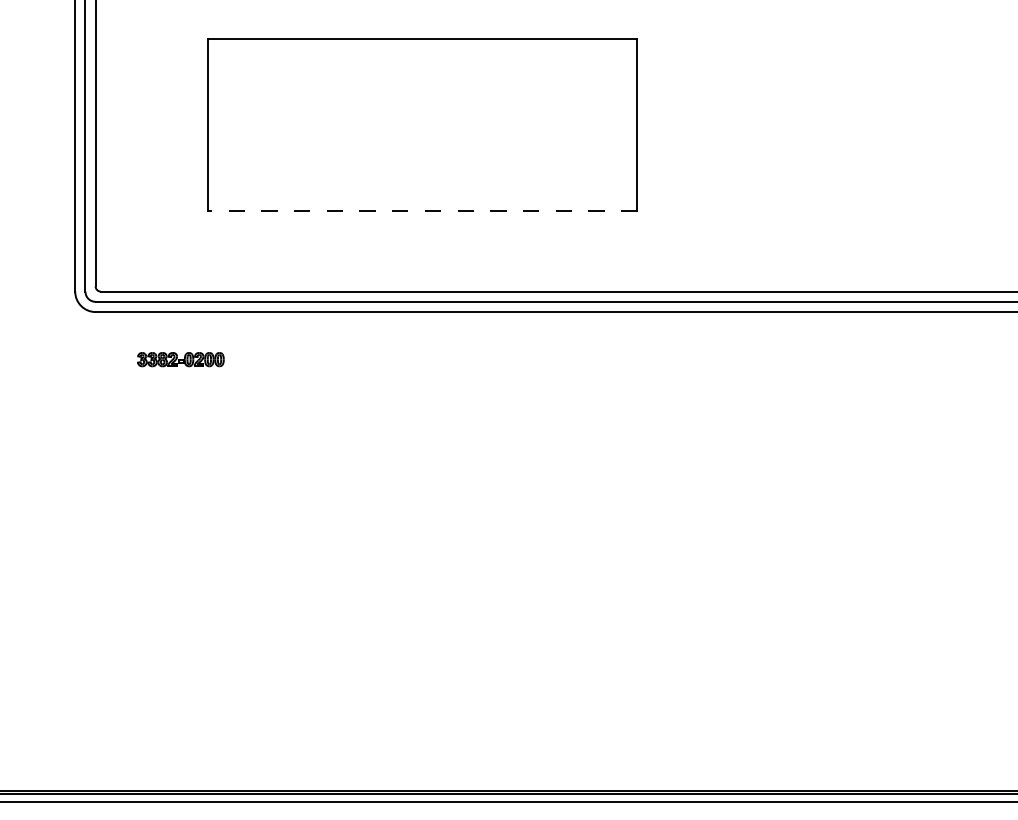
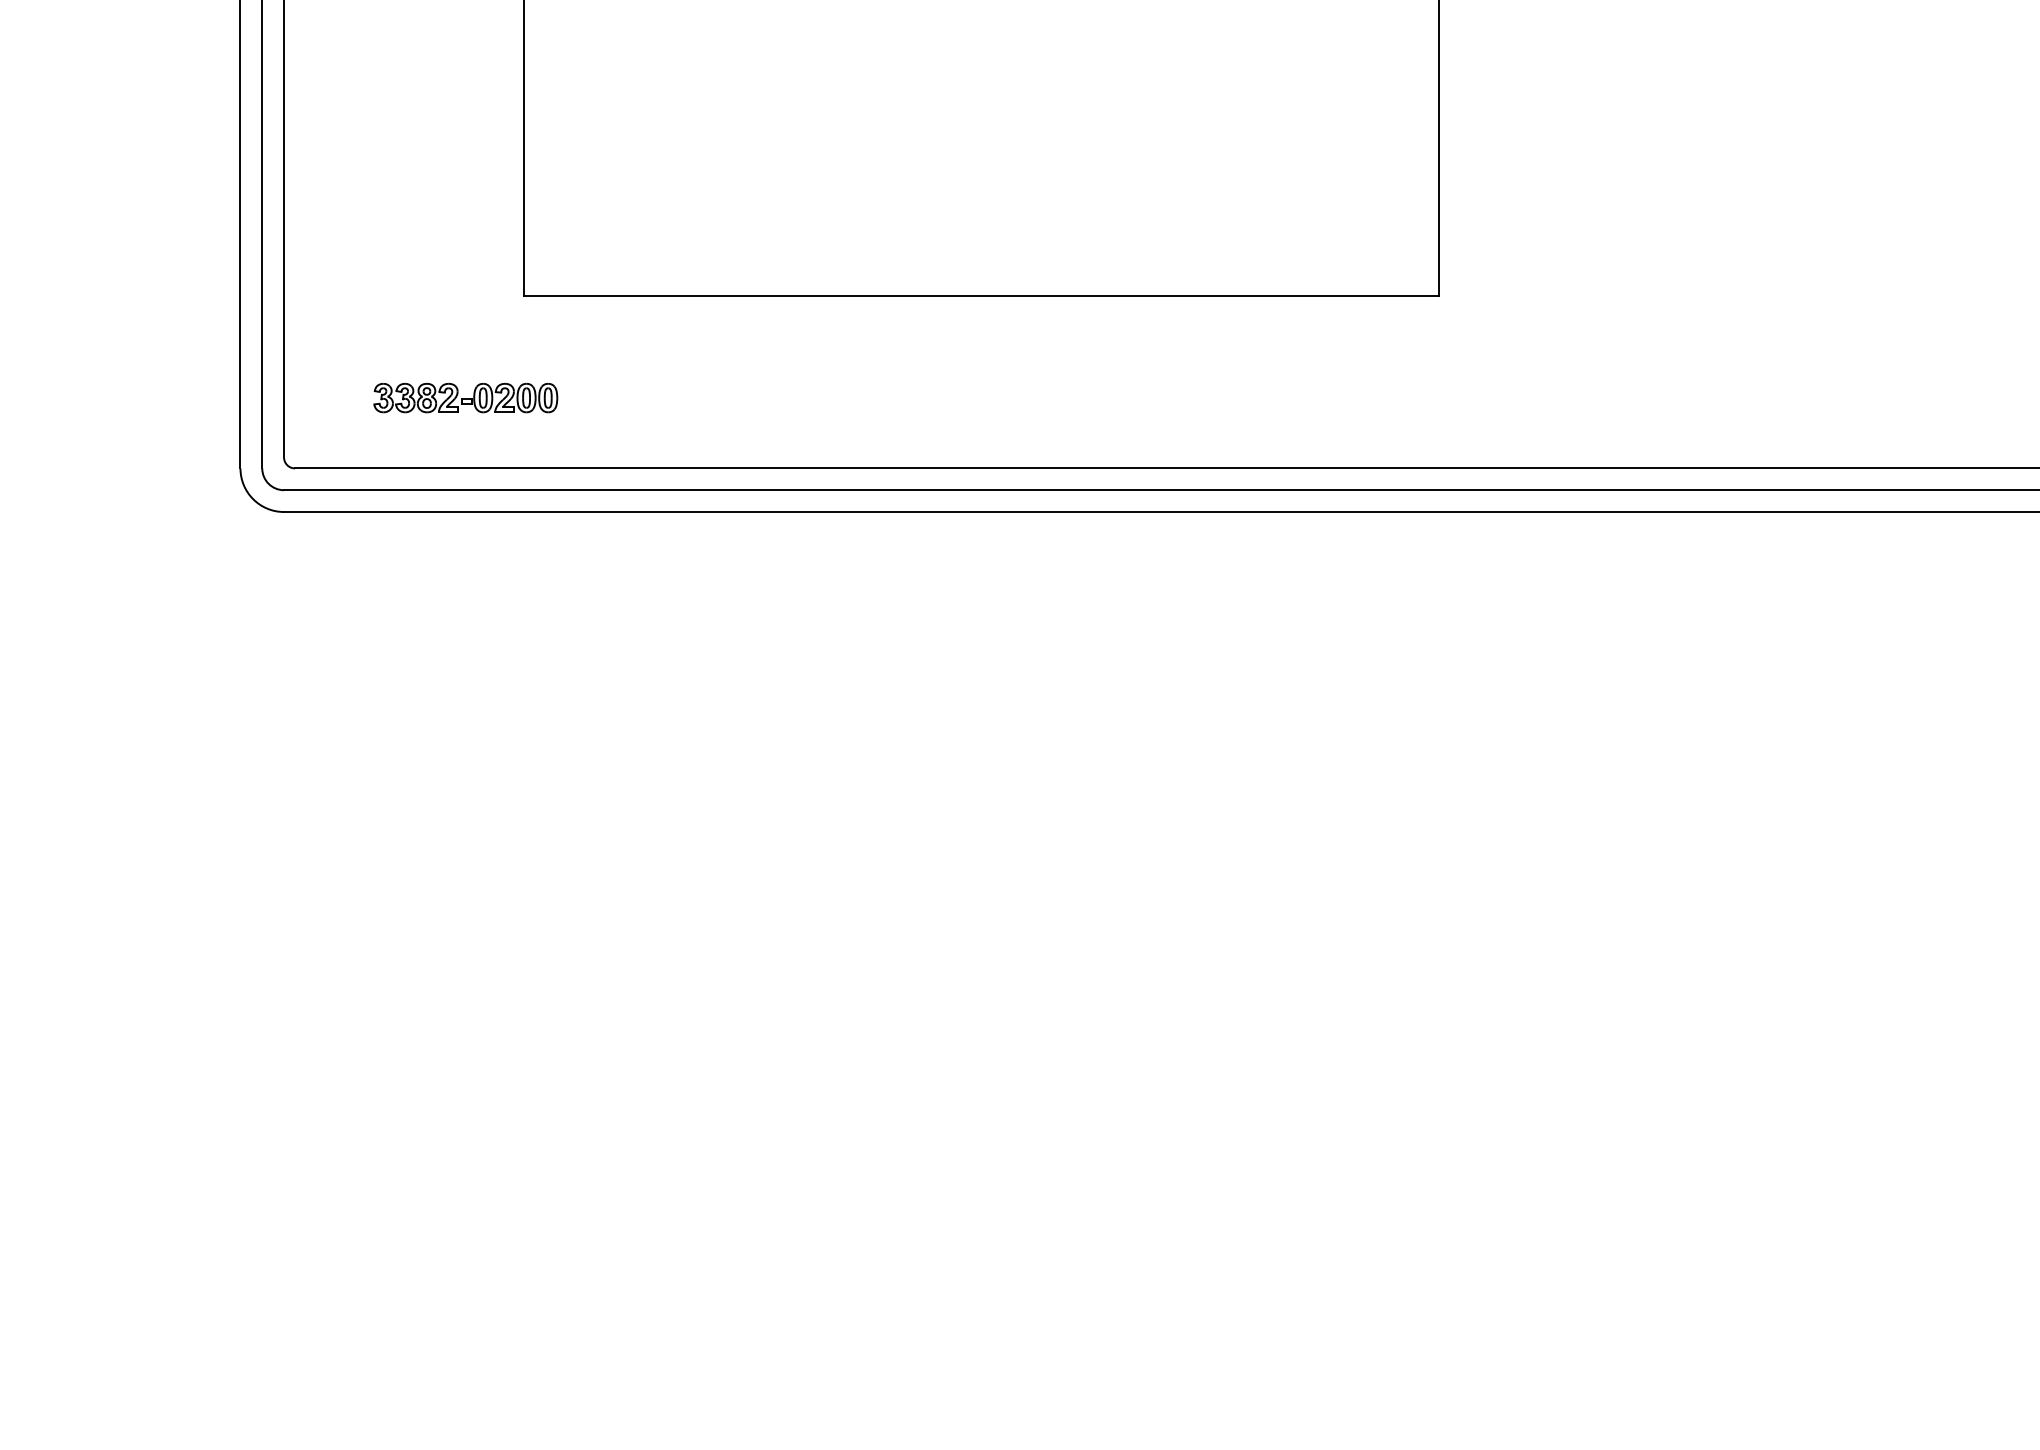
line: (422, 210) -> (980, 295), dashed -> solid
part: (180, 359) -> (464, 397), moved

